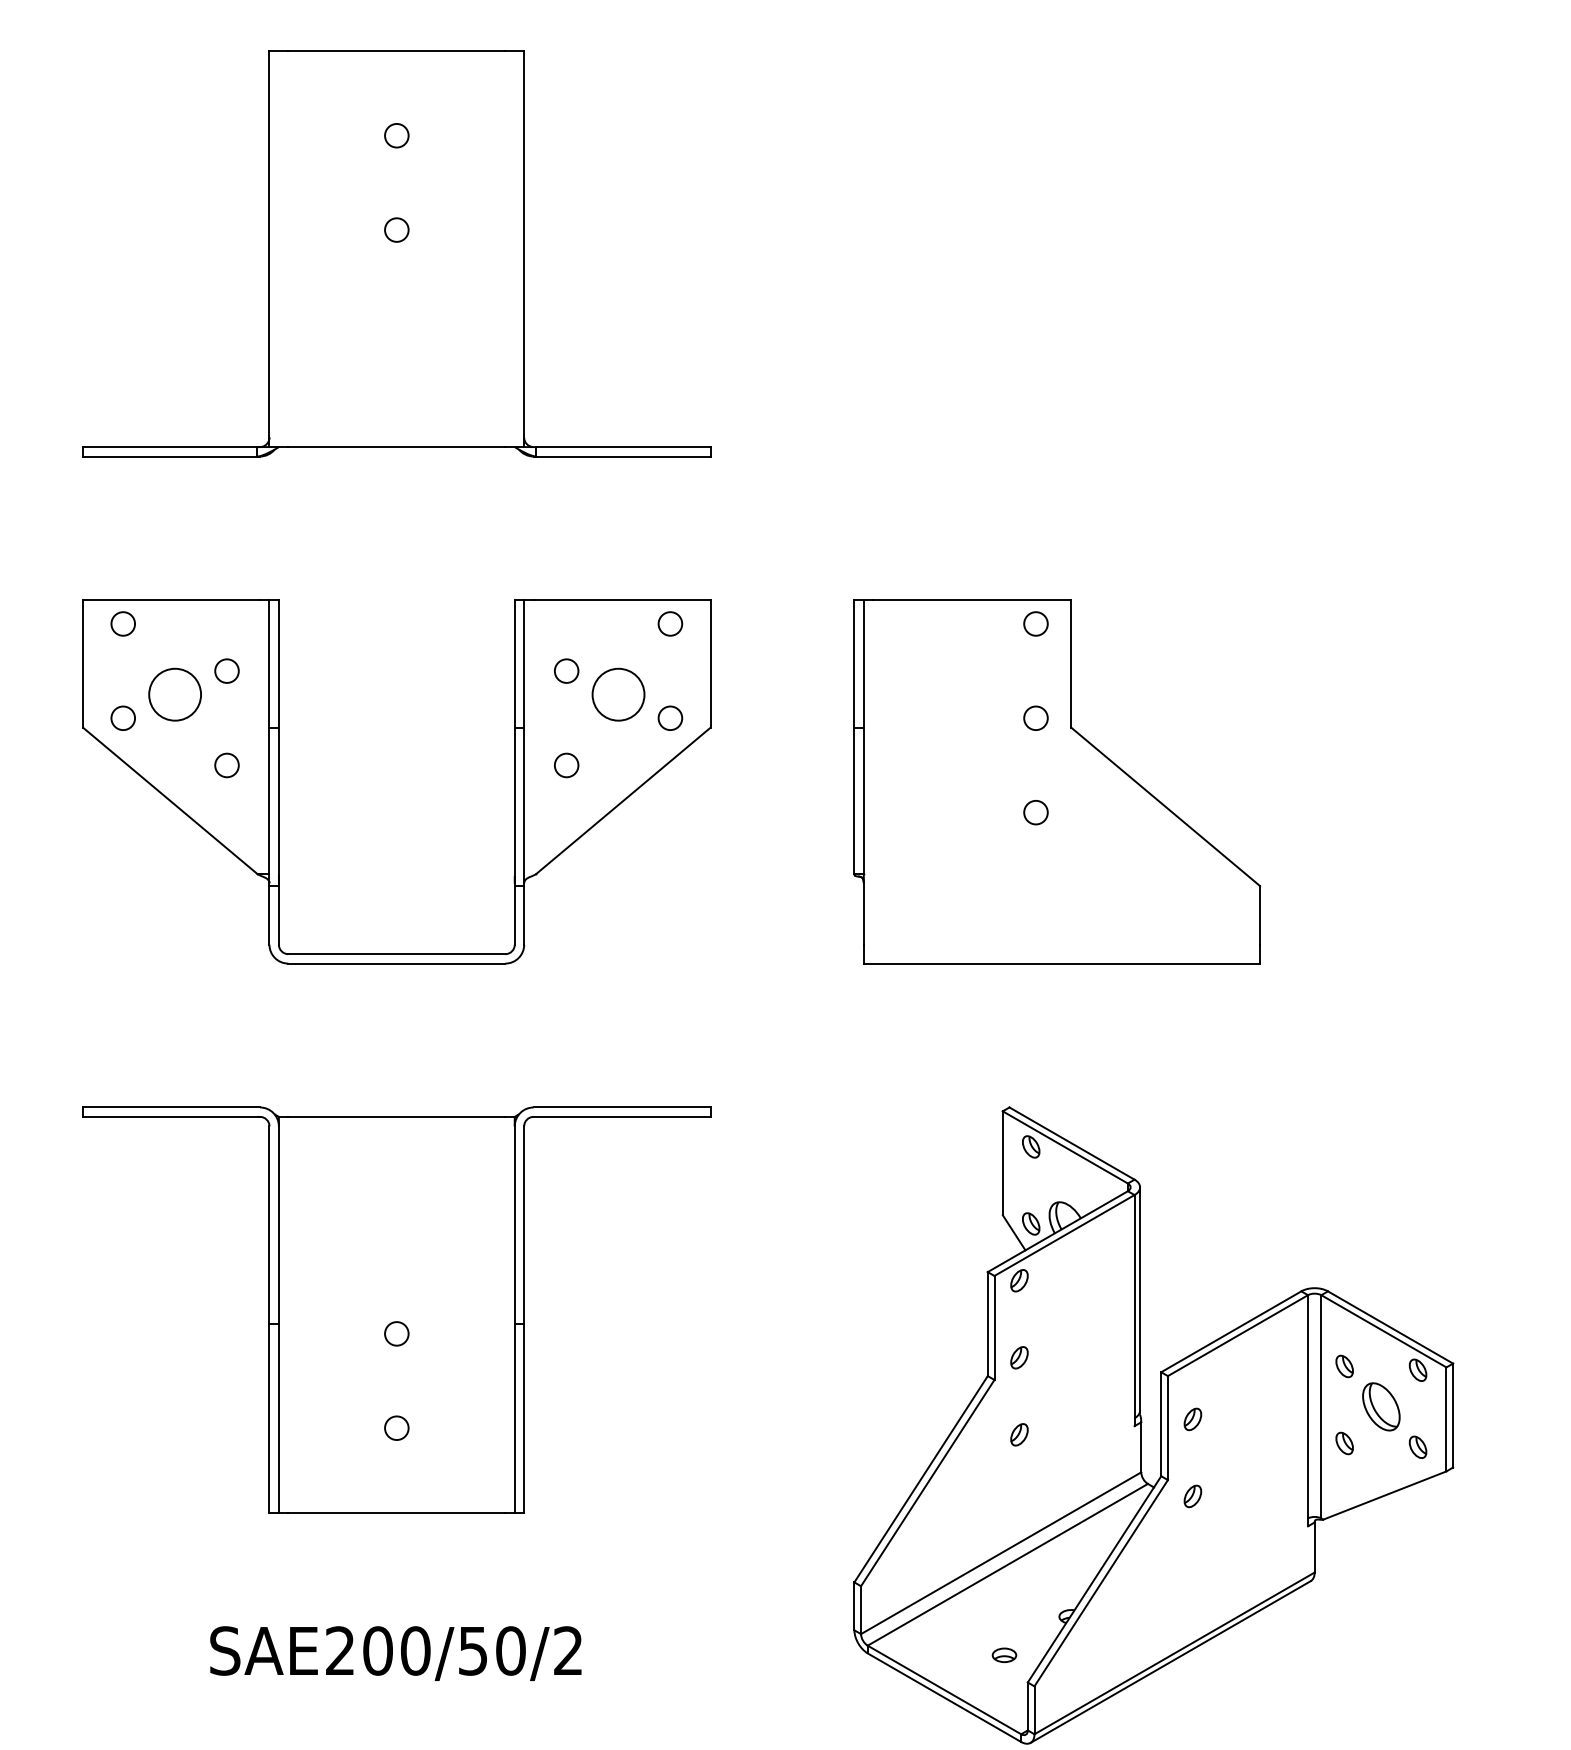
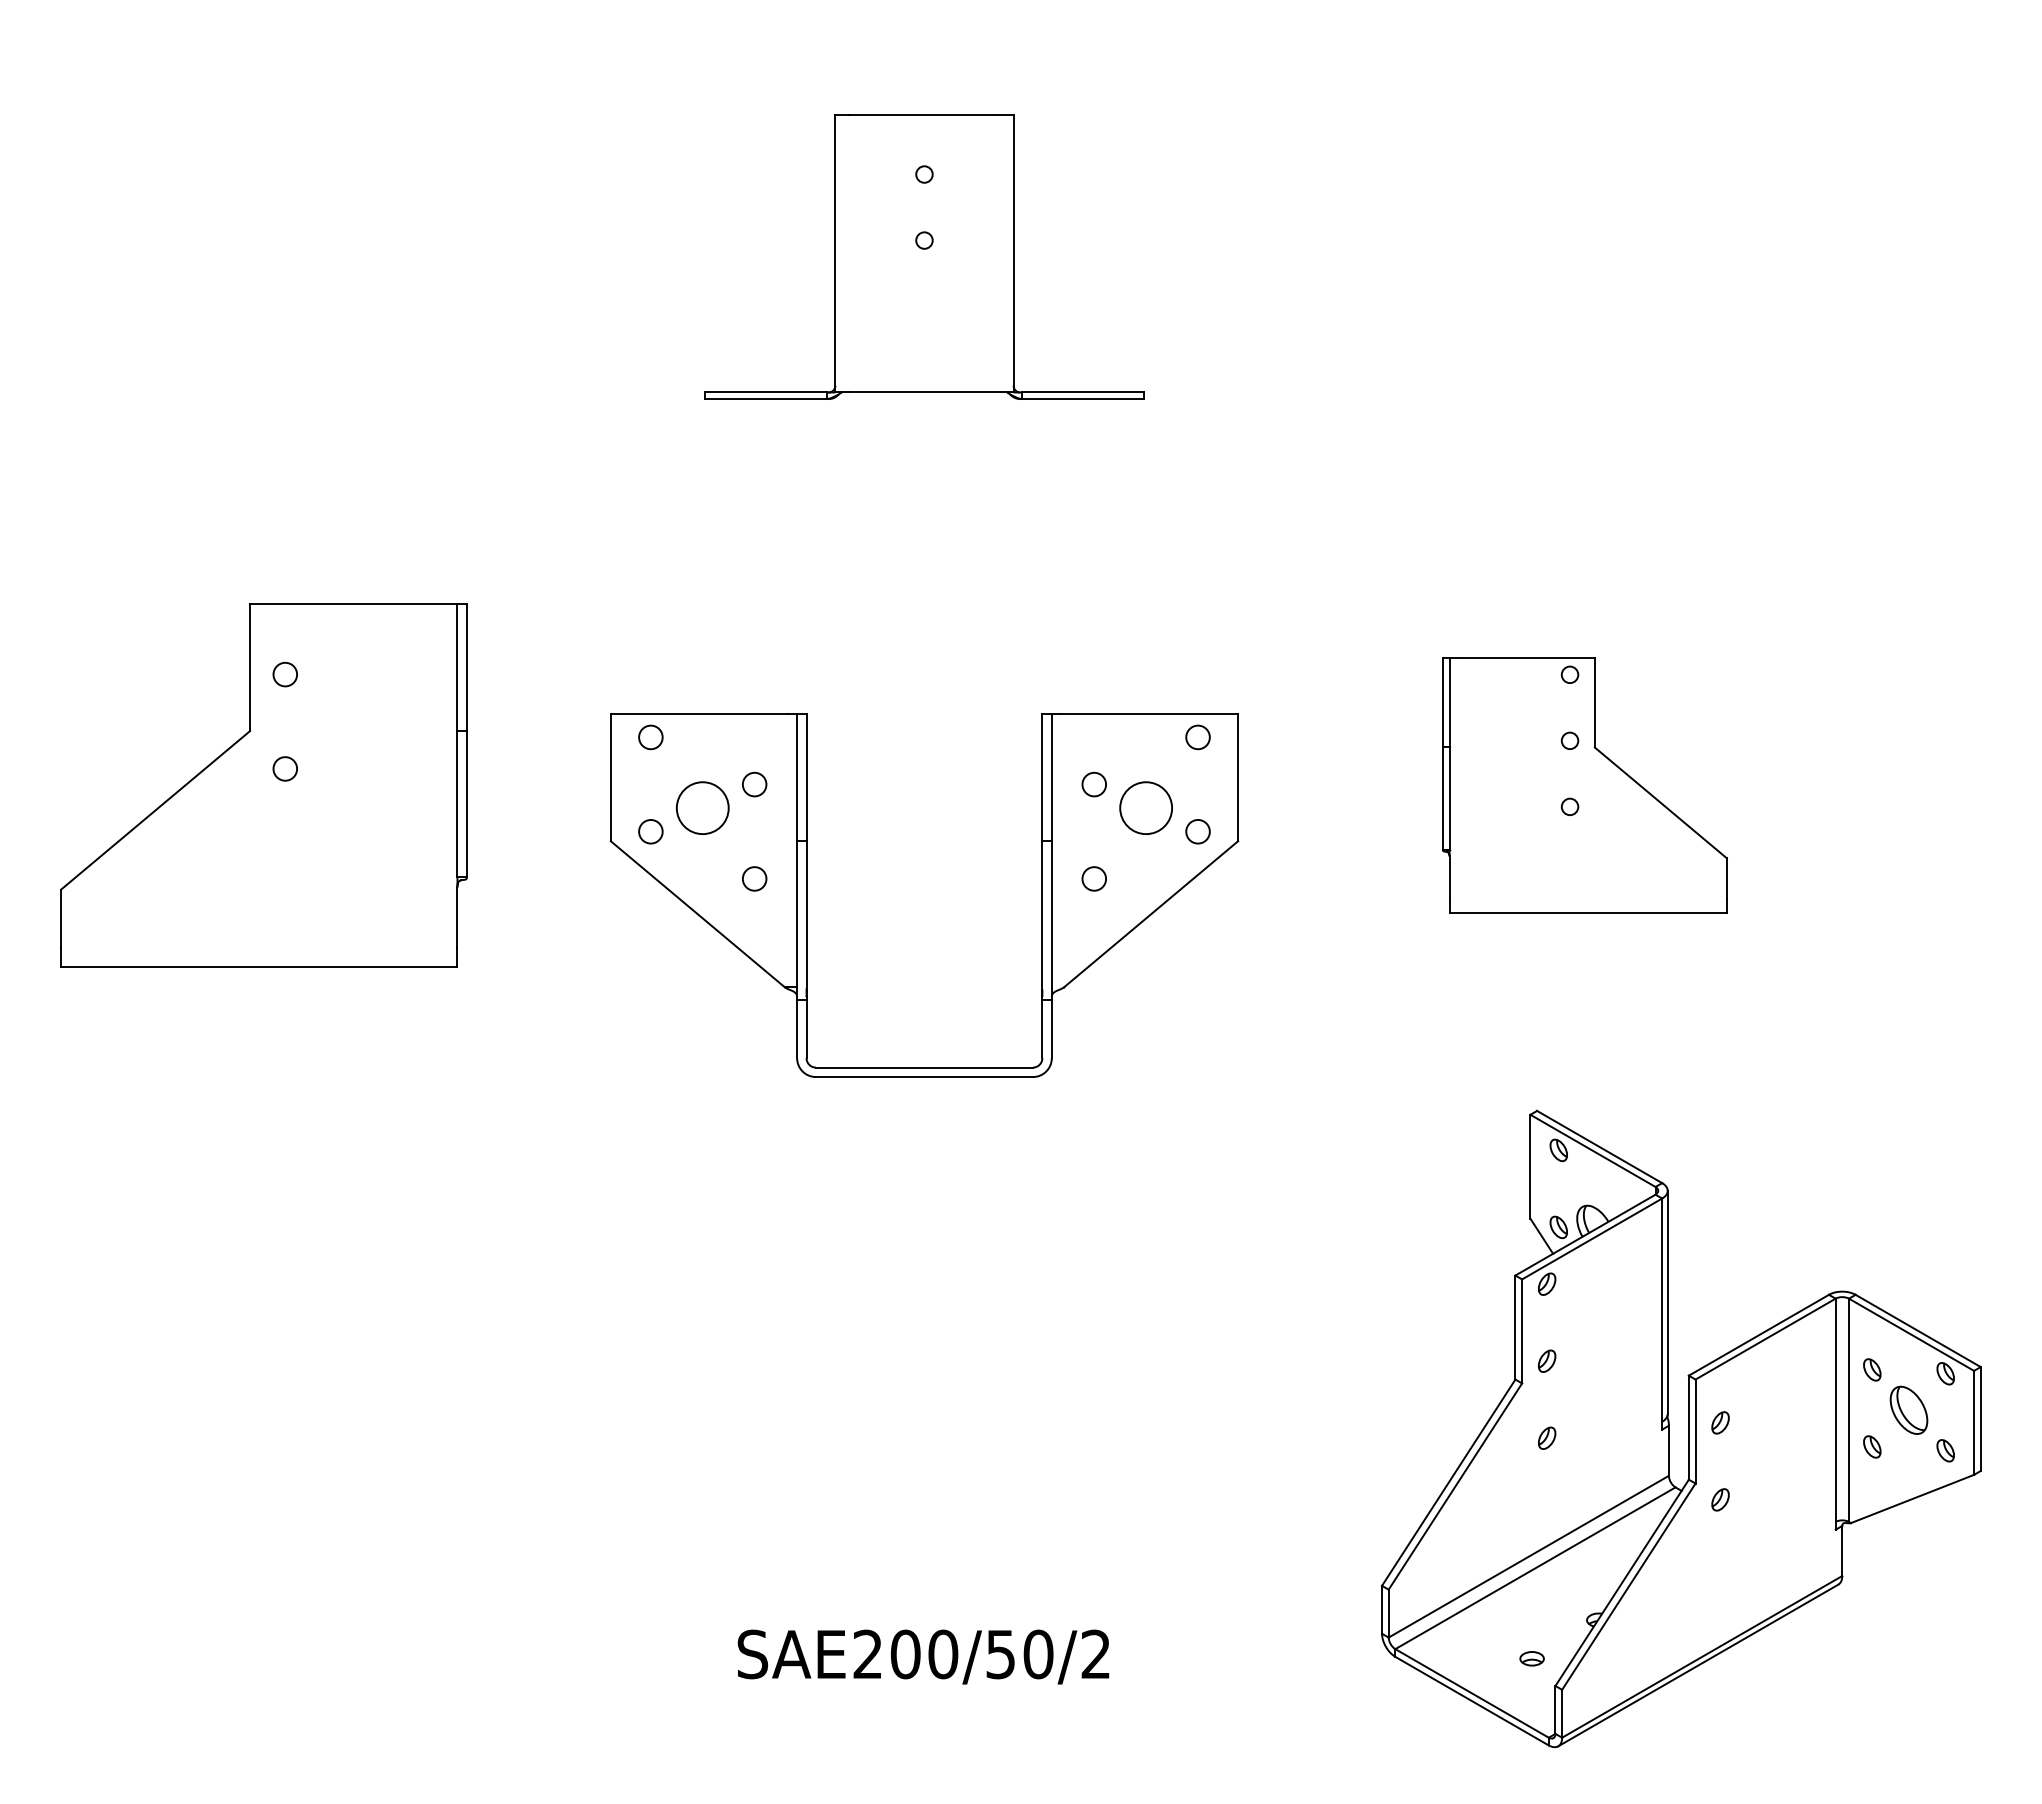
part: (396, 253) -> (924, 256), size x0.7
part: (279, 782) -> (807, 895), moved
part: (1056, 782) -> (1584, 785), size x0.7
part: (396, 1310) -> (924, 1313), removed

